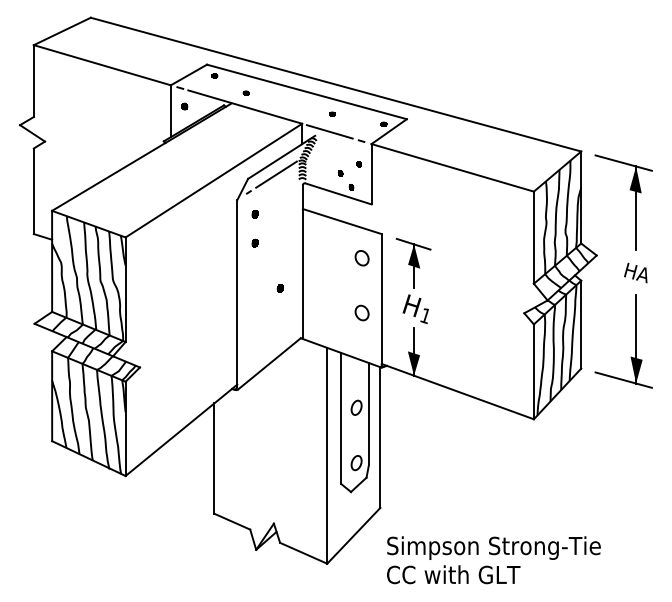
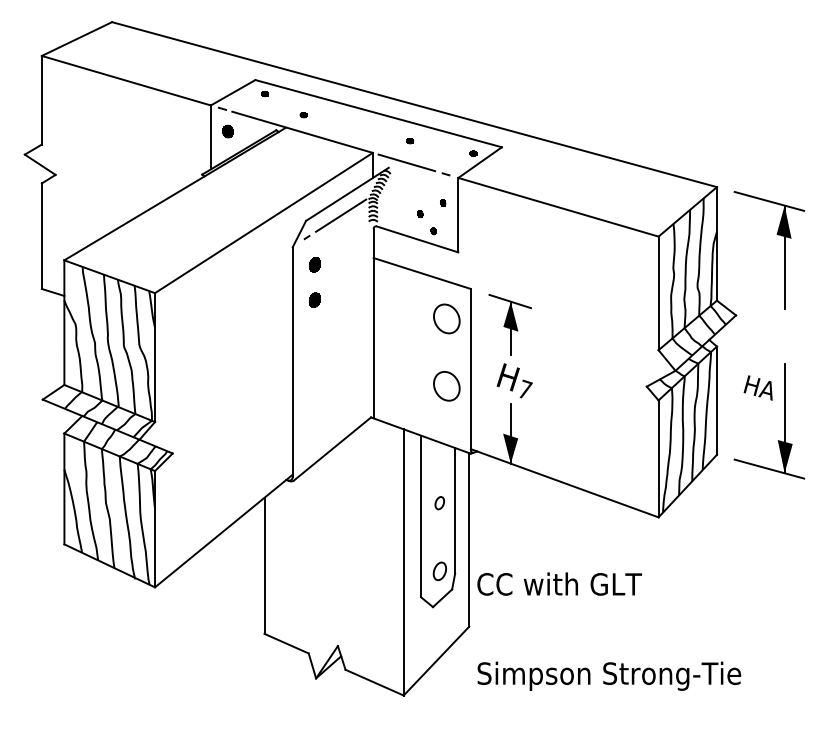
part: (184, 106) -> (227, 131), size x1.6
part: (254, 214) -> (314, 264), size x1.6
part: (254, 243) -> (314, 300), size x1.6
part: (361, 258) -> (446, 318), size x1.6
text: (635, 272) -> (757, 387), moved
part: (280, 288) -> (345, 355), removed
part: (361, 313) -> (446, 386), size x1.6
text: (425, 315) -> (525, 389), 1 -> 7
part: (356, 407) -> (439, 502), size x0.7
text: (453, 574) -> (559, 583), moved

